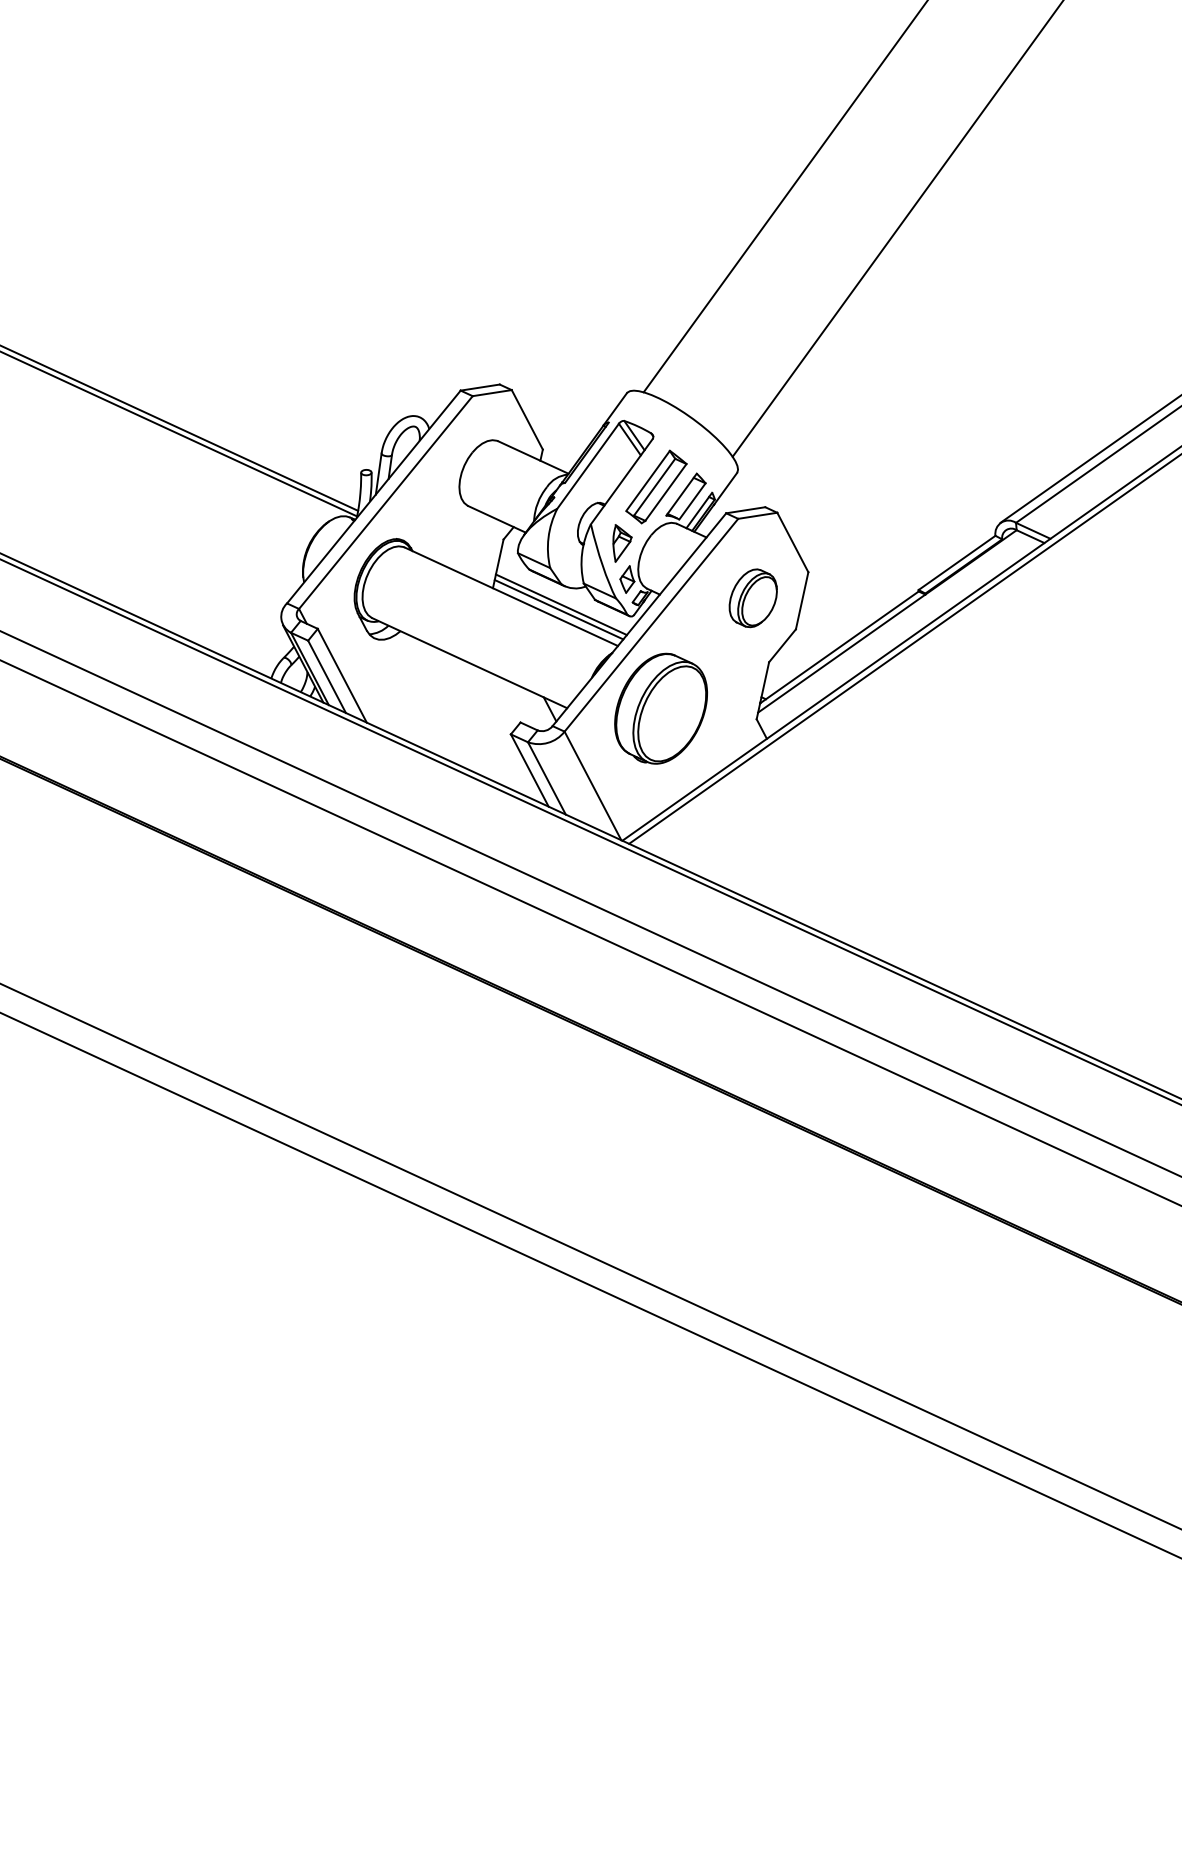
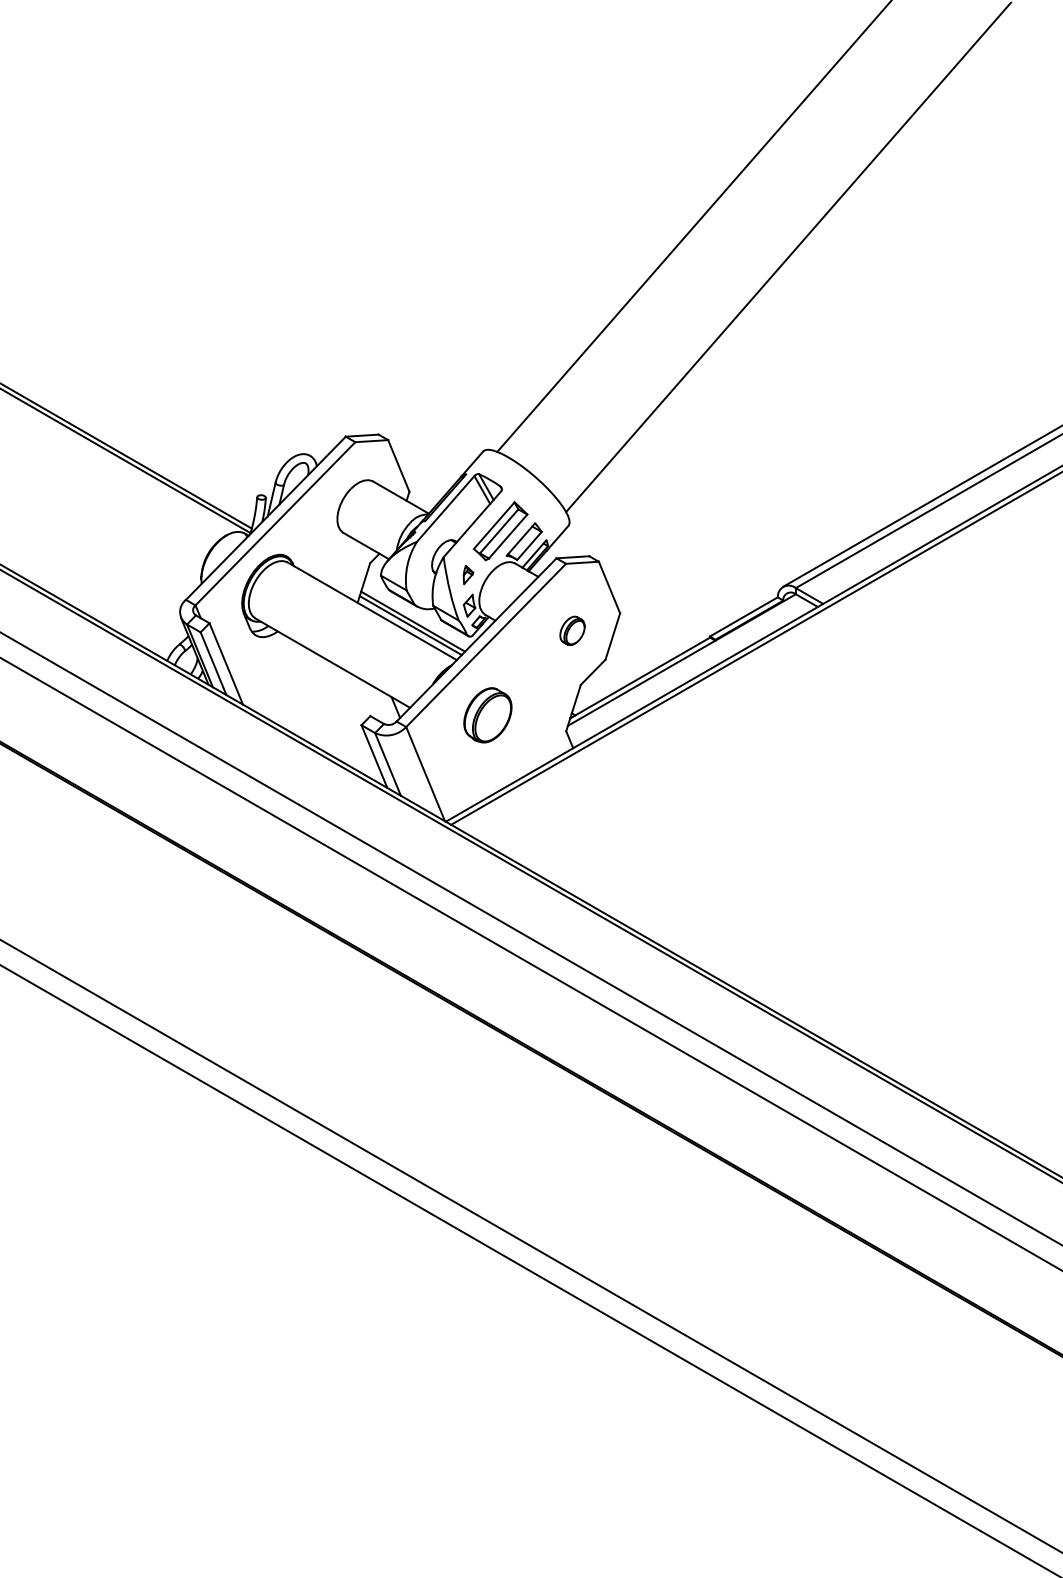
part: (622, 542) -> (468, 574), size x0.6
part: (753, 597) -> (572, 630), size x0.6
part: (660, 708) -> (487, 715), size x0.6

